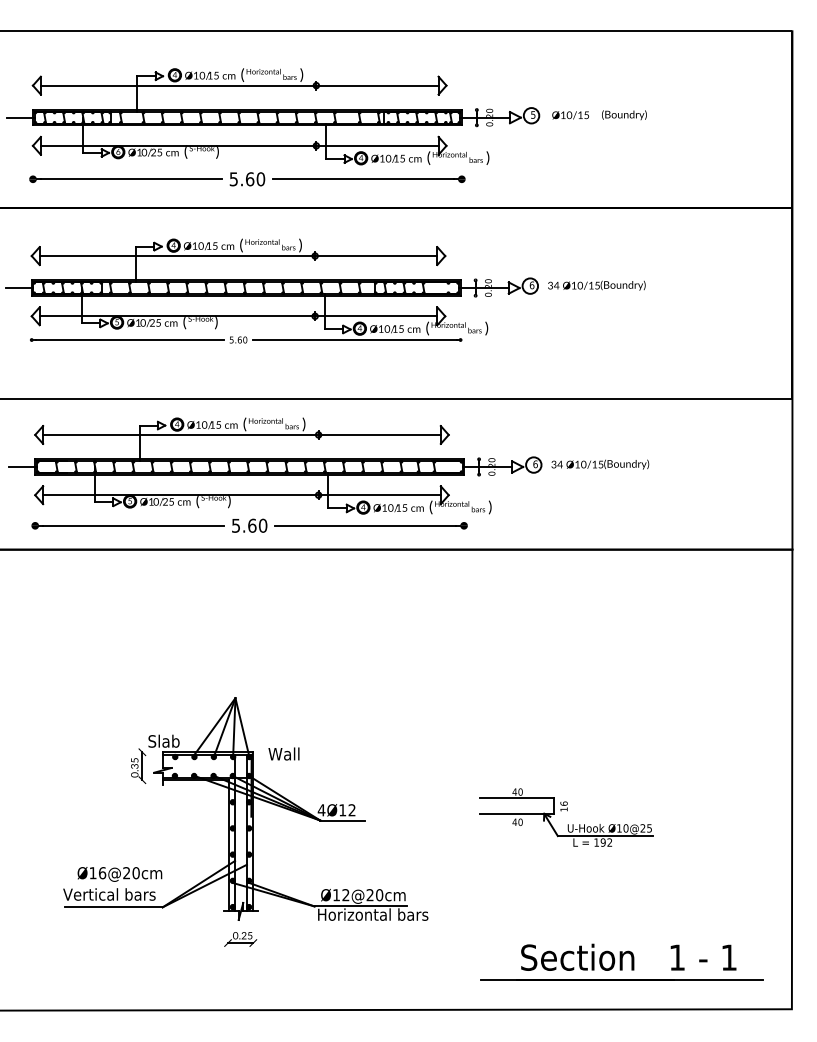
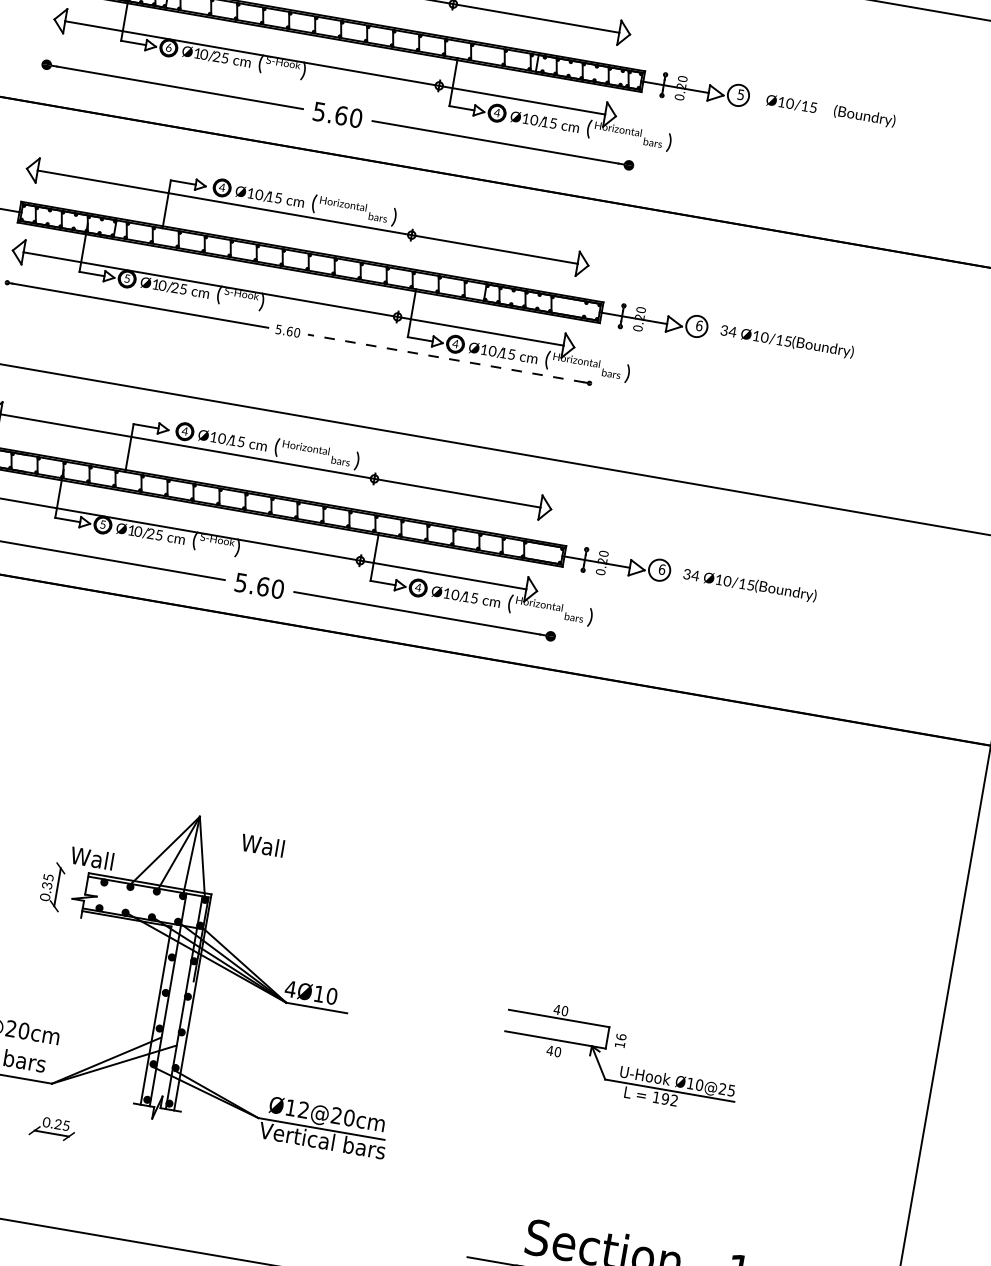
line: (354, 340) -> (445, 359), solid -> dashed
text: (163, 740) -> (92, 857), Slab -> Wall
text: (283, 753) -> (262, 844), moved
text: (351, 810) -> (331, 996), 4Ø12 -> 4Ø10
text: (372, 914) -> (335, 1142), Horizontal bars -> Vertical bars
part: (240, 939) -> (52, 1128), moved

